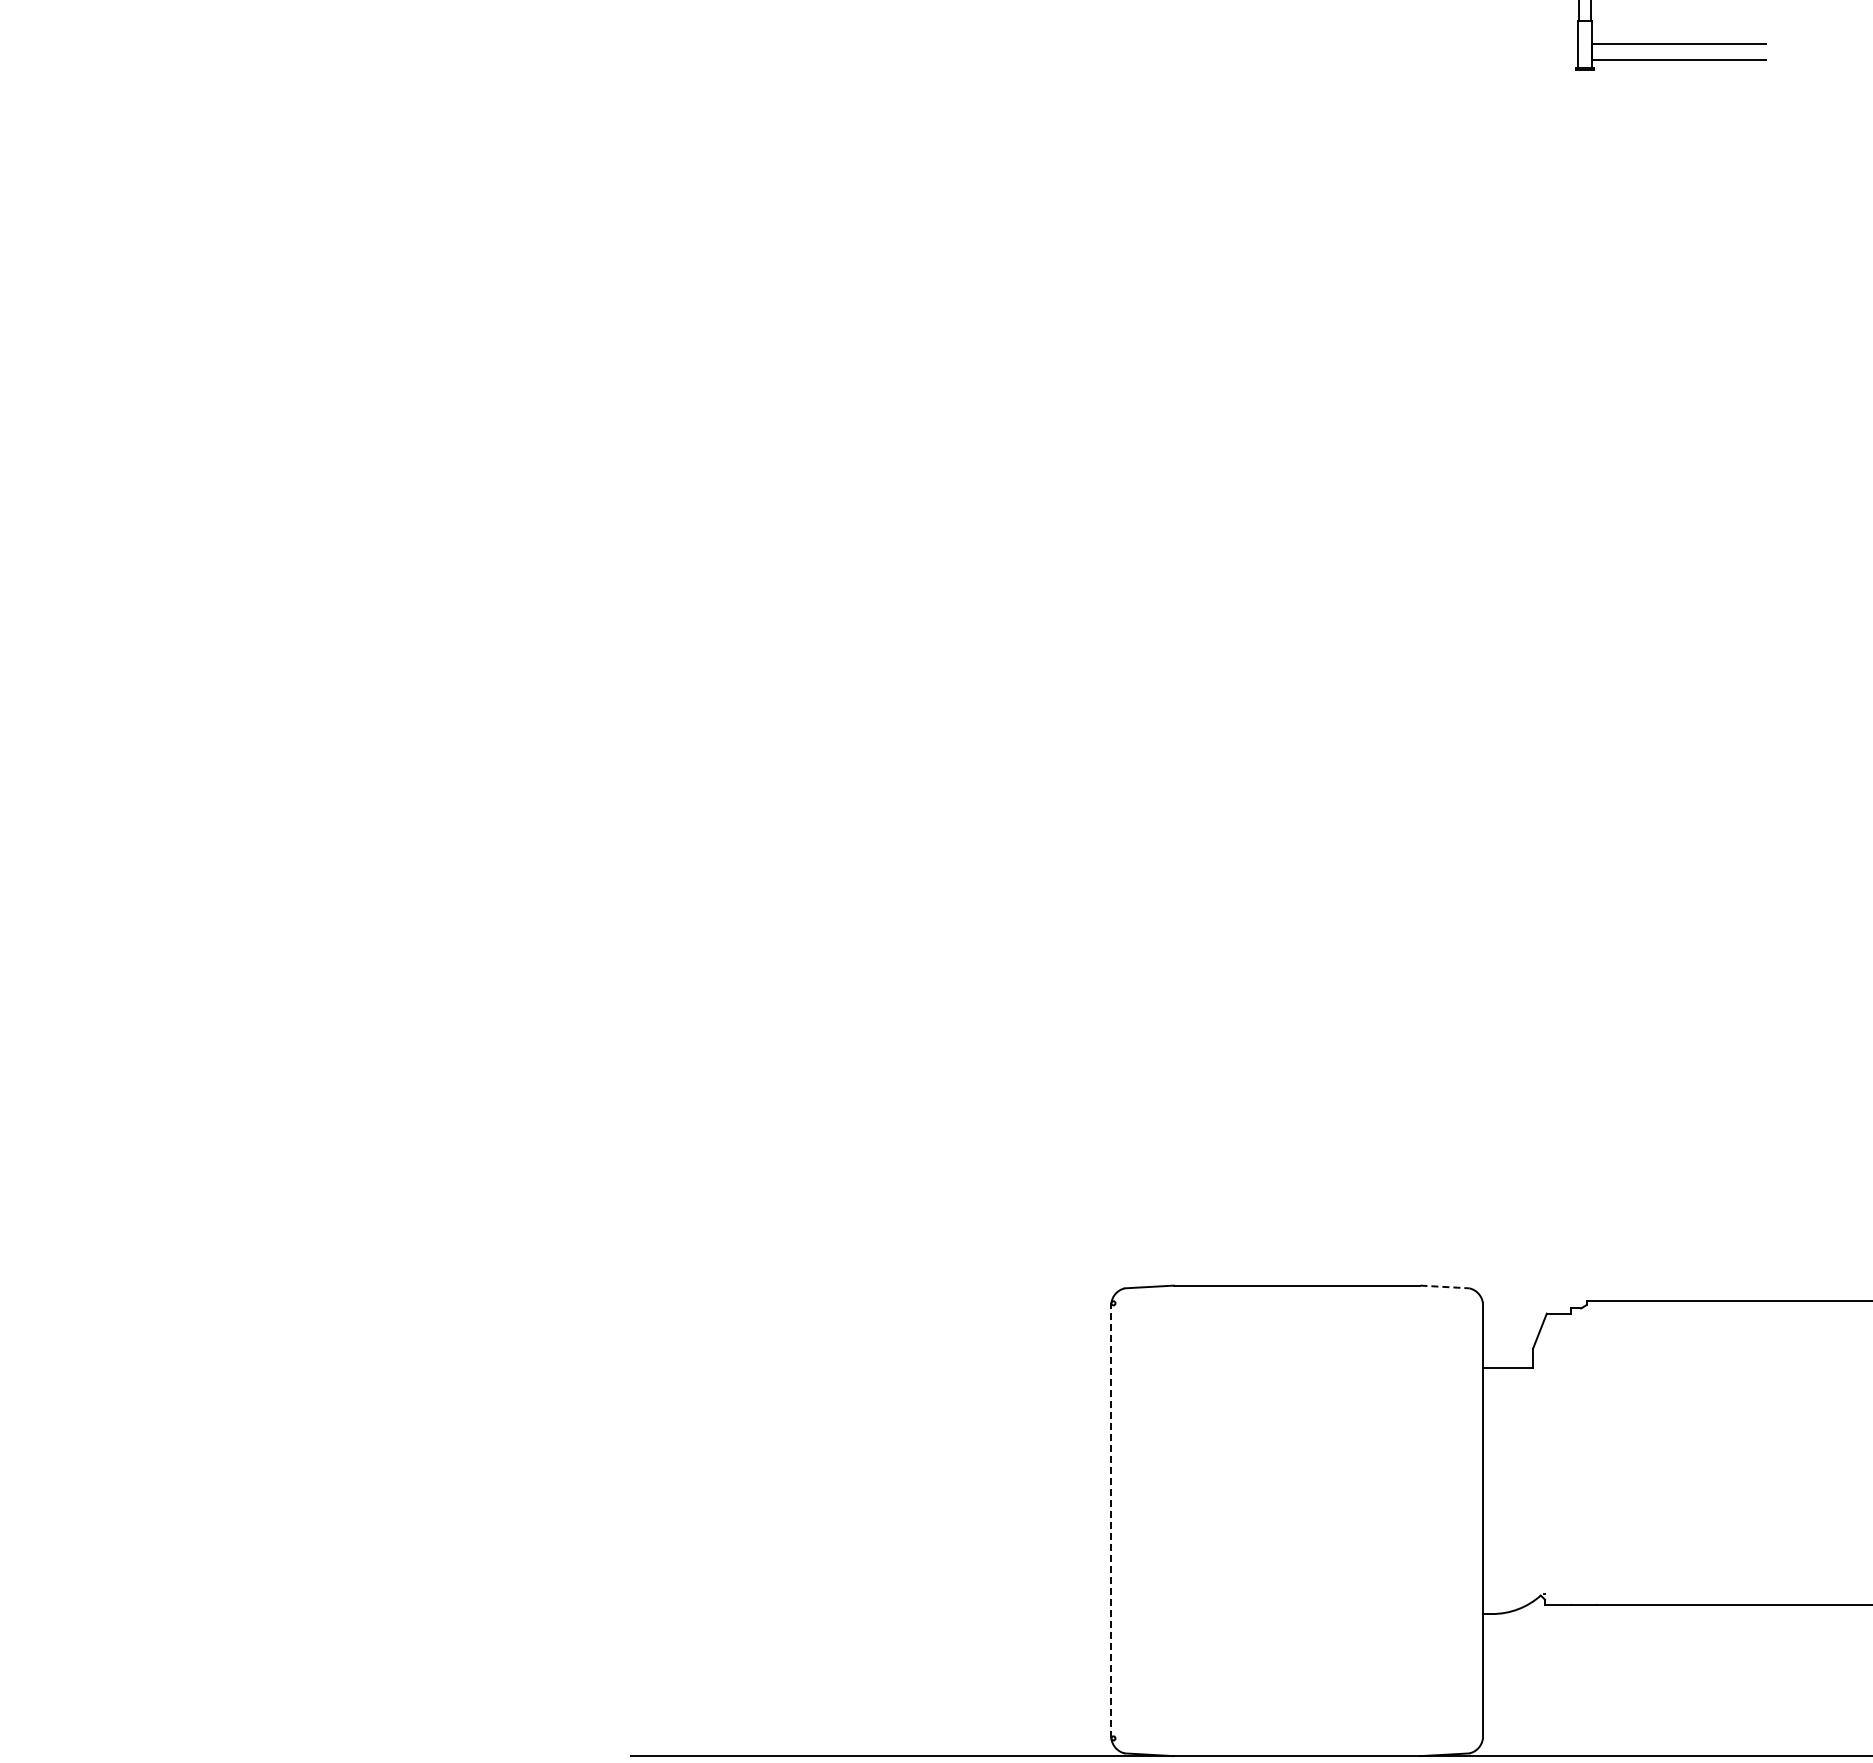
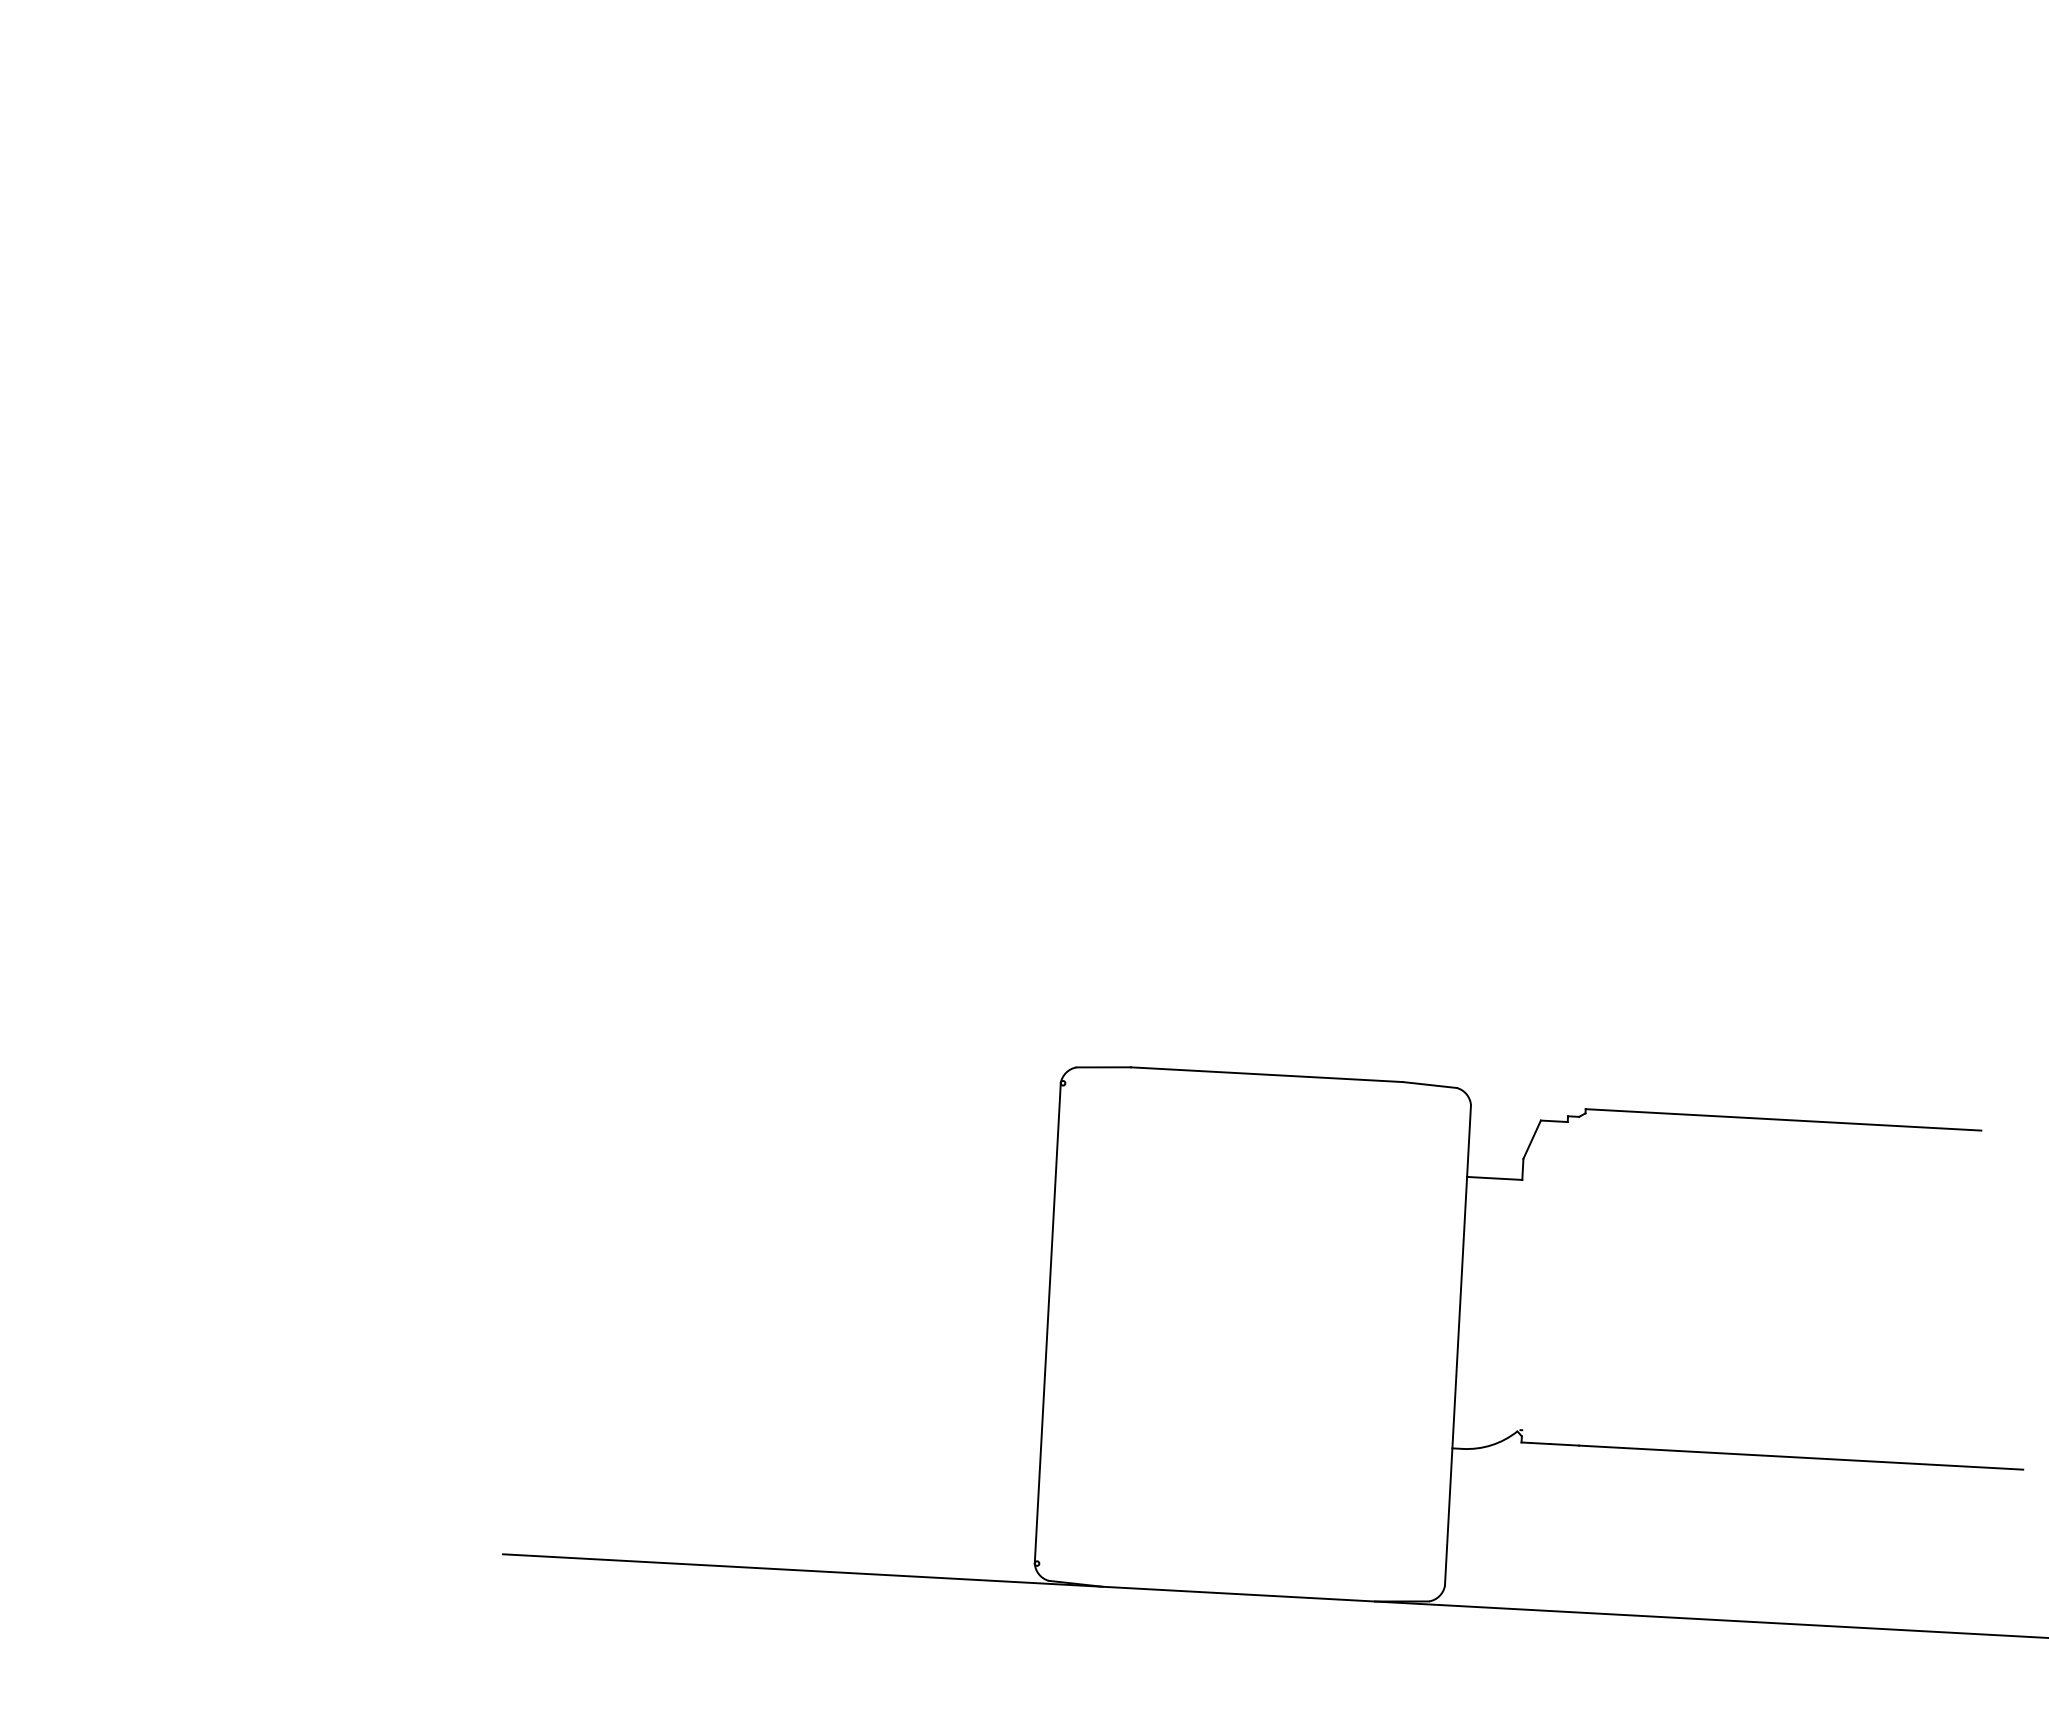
line: (1444, 1286) -> (1429, 1084), dashed -> solid
line: (1111, 1520) -> (1047, 1322), dashed -> solid

